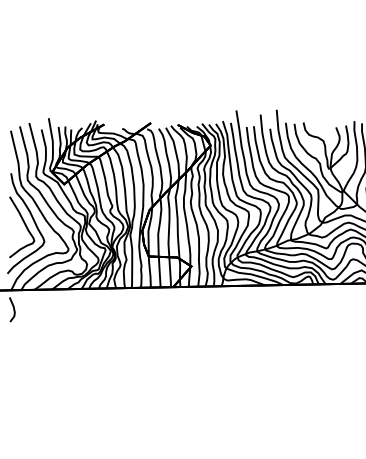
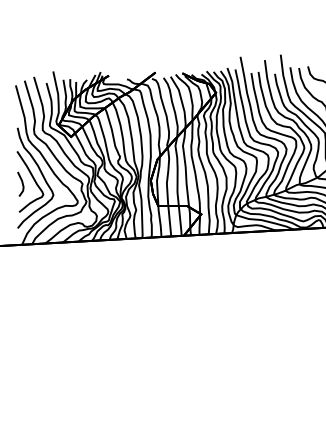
line: (13, 309) -> (22, 183), moved

